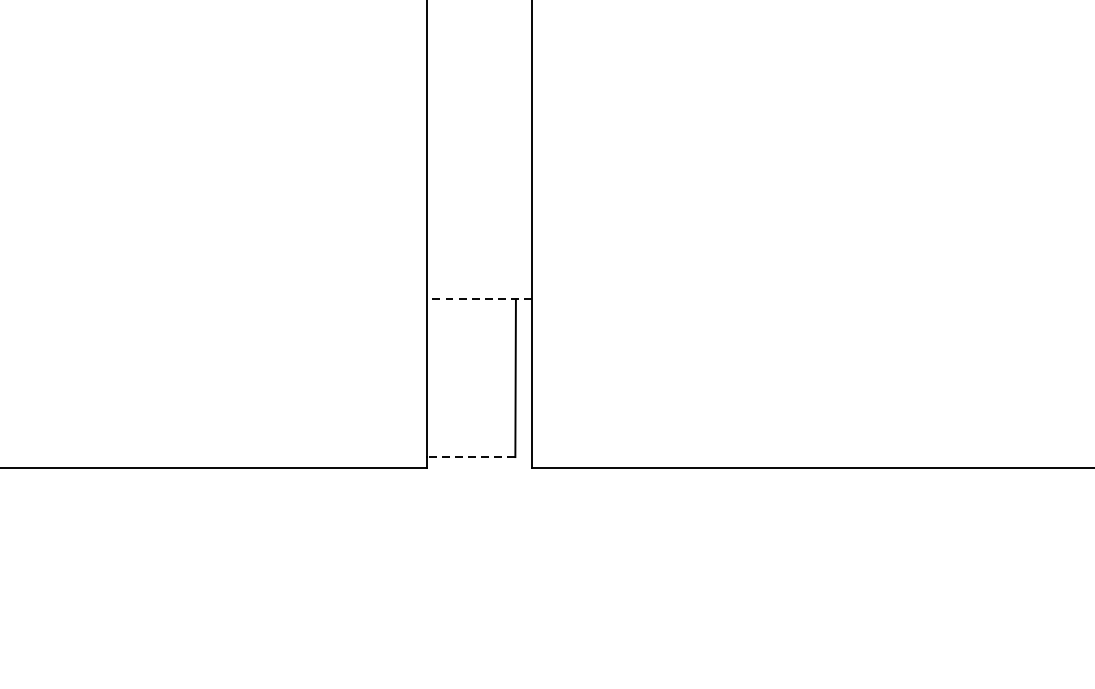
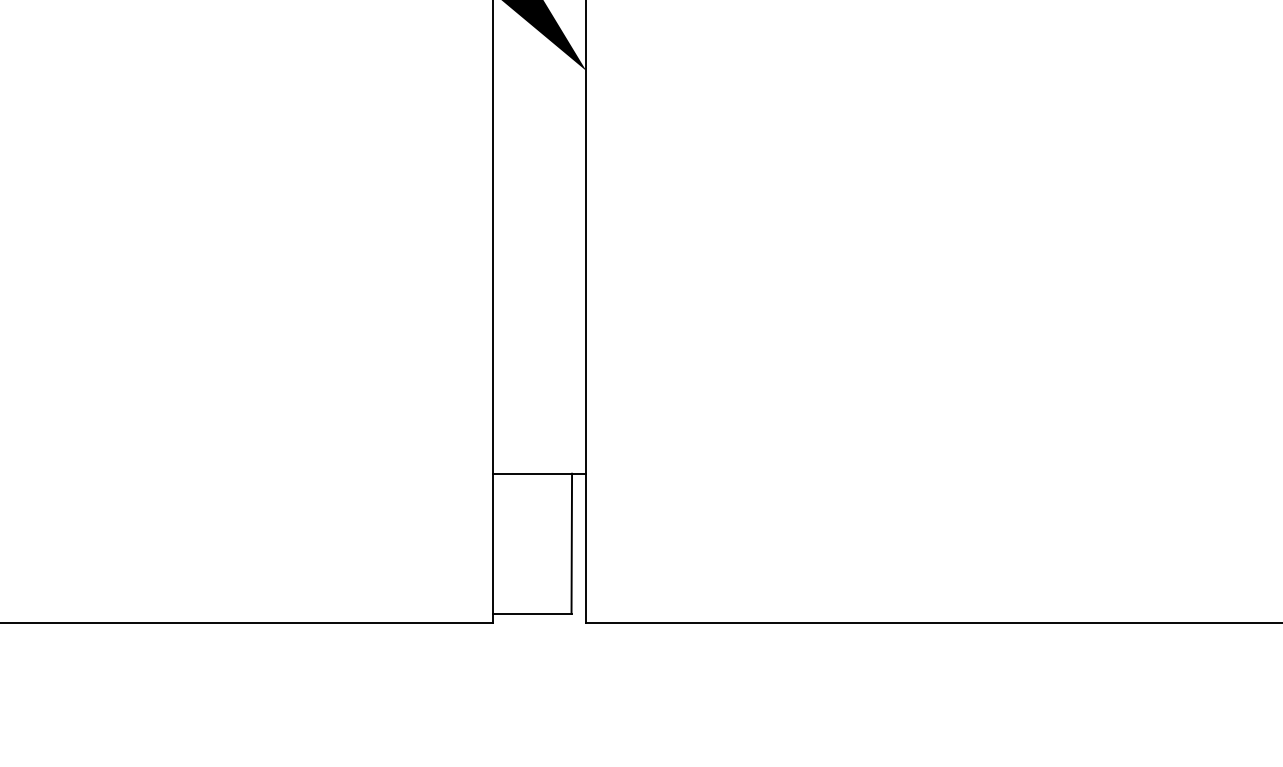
line: (479, 299) -> (539, 473), dashed -> solid
line: (470, 456) -> (531, 613), dashed -> solid

